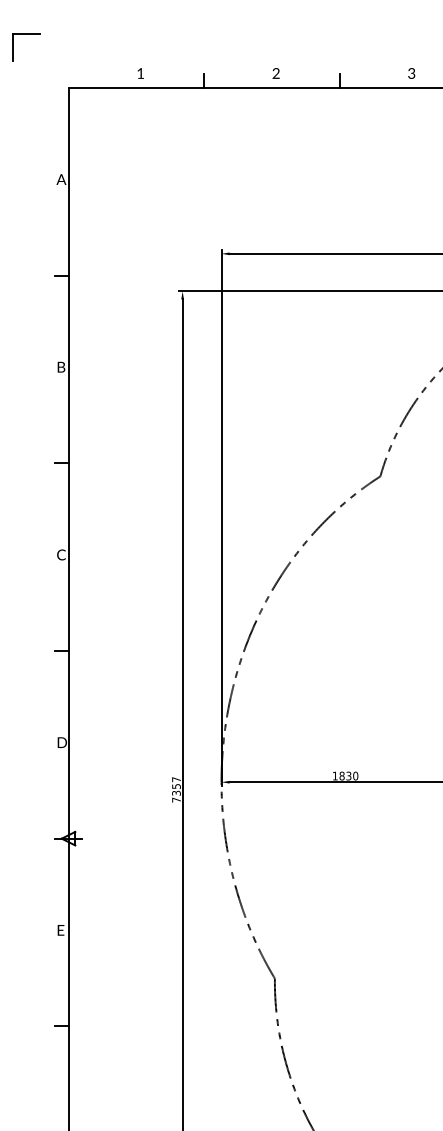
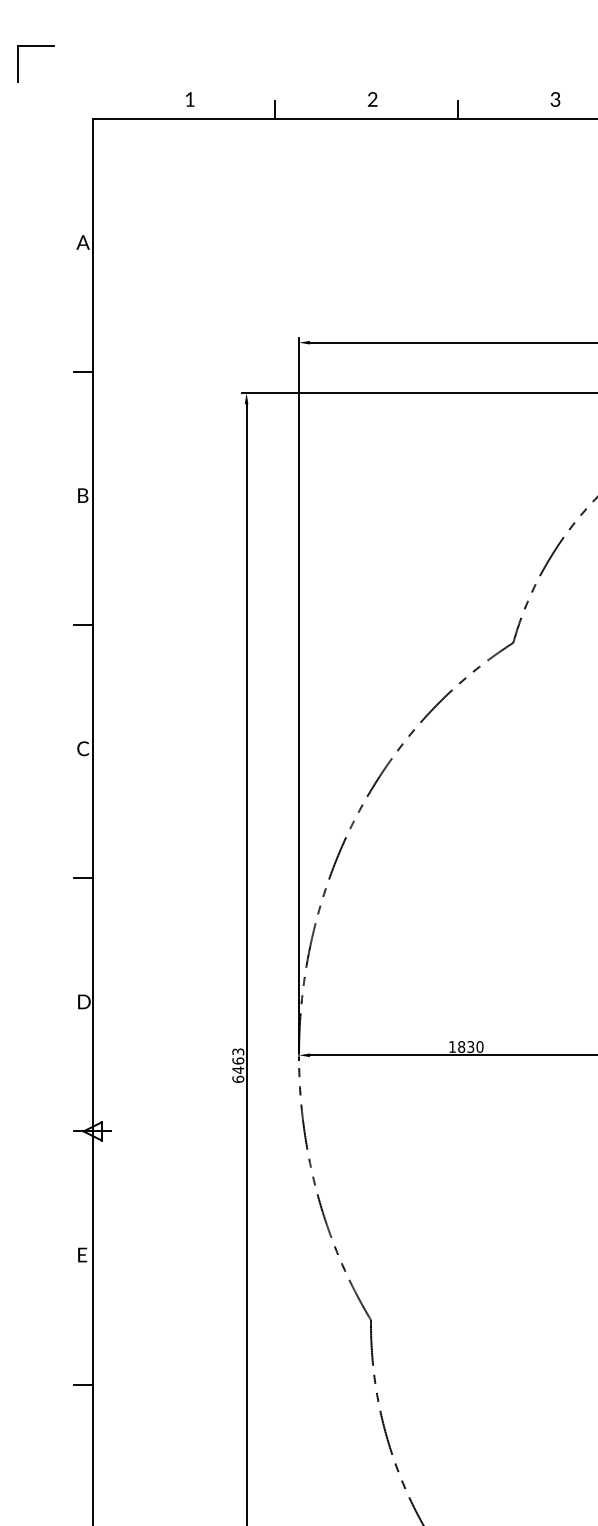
text: (176, 789) -> (238, 1065), 7357 -> 6463

